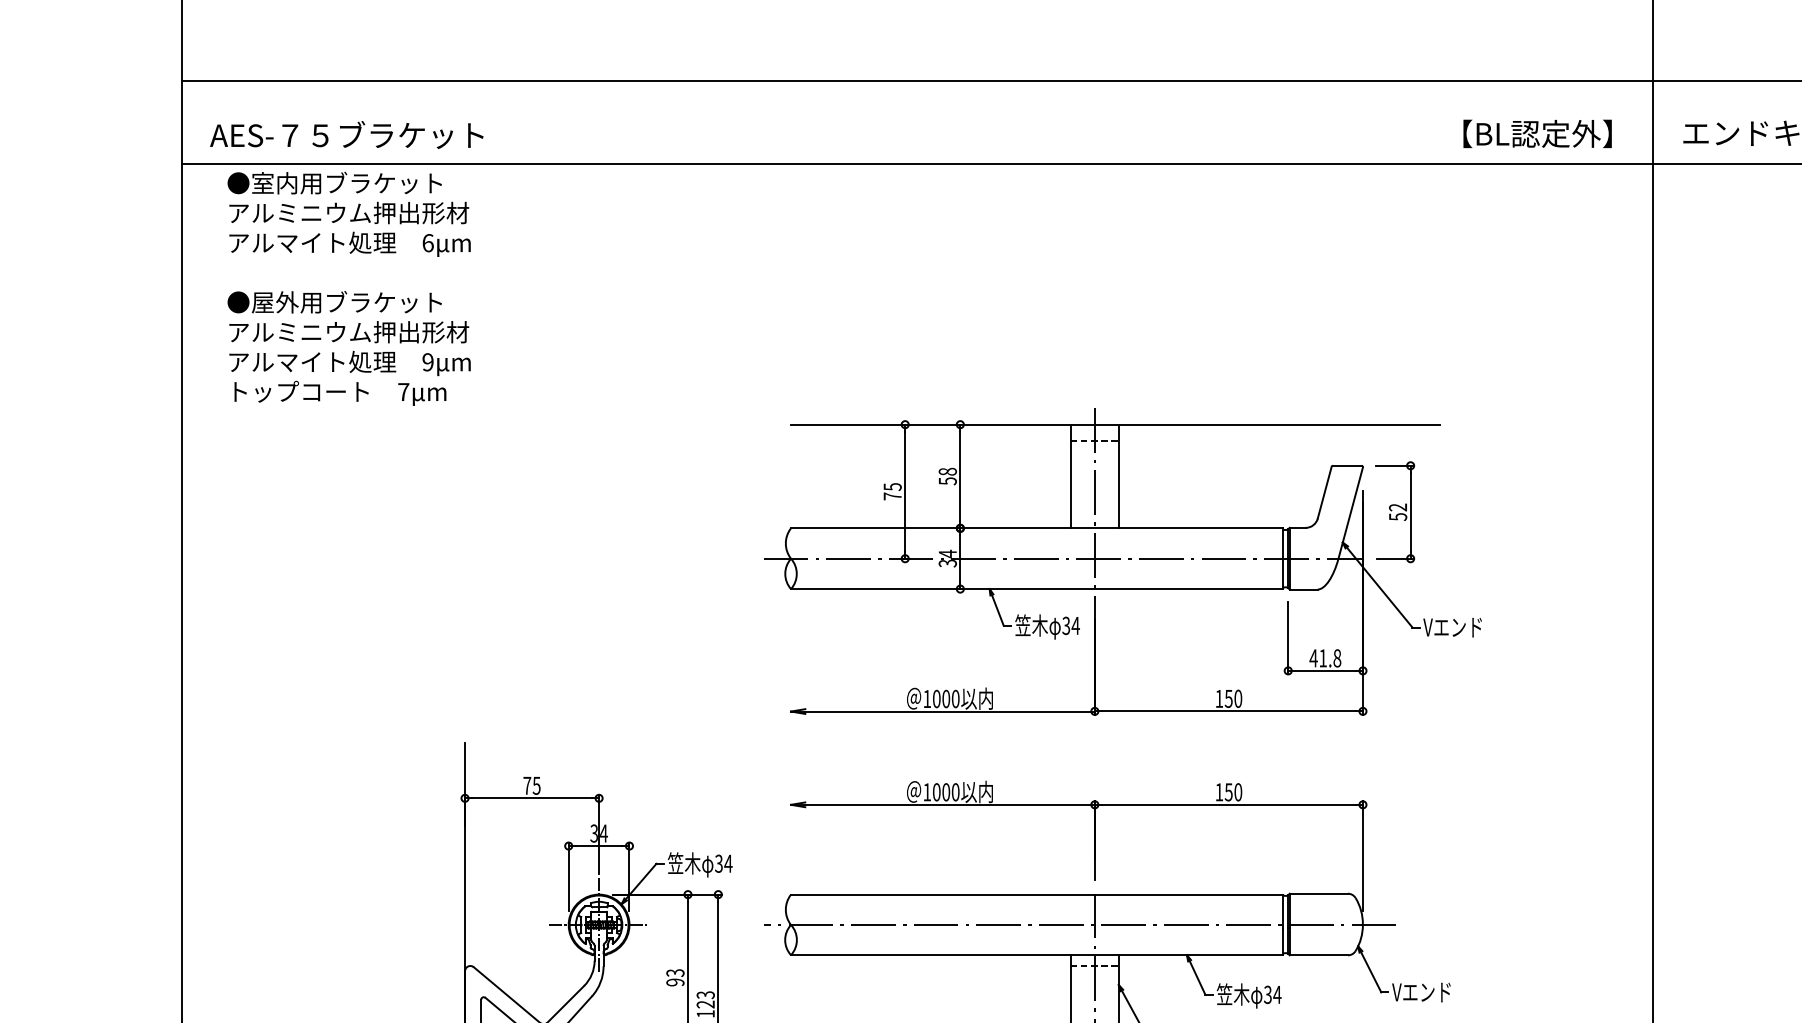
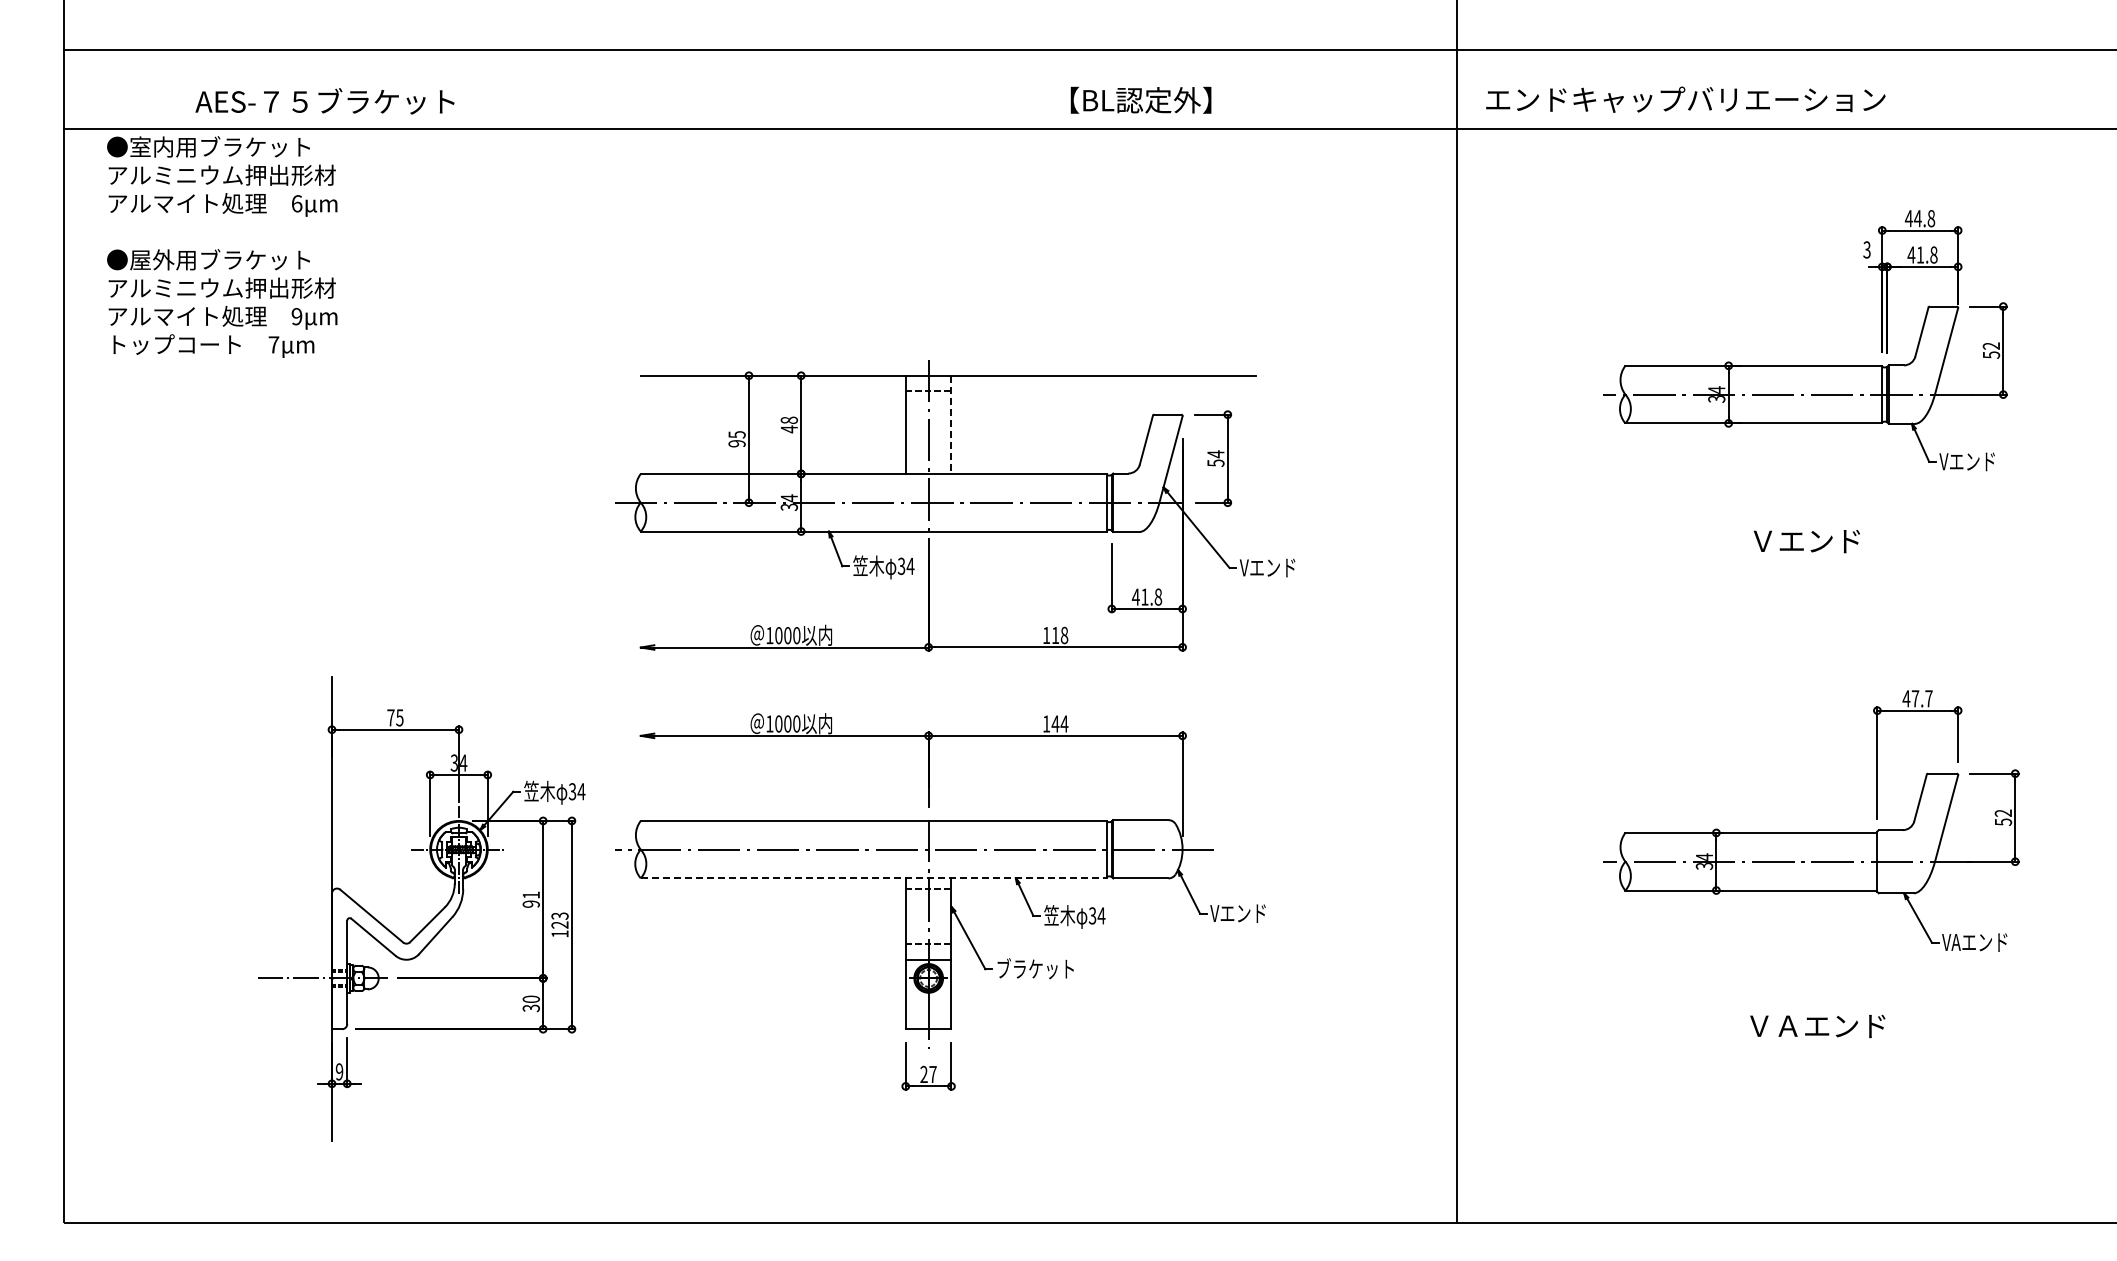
text: (1537, 133) -> (1140, 99), moved
text: (346, 135) -> (324, 101), moved
line: (1118, 477) -> (951, 425), solid -> dashed
text: (947, 481) -> (789, 429), 58 -> 48
text: (892, 496) -> (736, 443), 75 -> 95
text: (1397, 507) -> (1215, 454), 52 -> 54
text: (1232, 698) -> (1059, 635), 150 -> 118
text: (1232, 791) -> (1059, 723), 150 -> 144
line: (1037, 955) -> (874, 878), solid -> dashed
text: (674, 972) -> (530, 894), 93 -> 91

